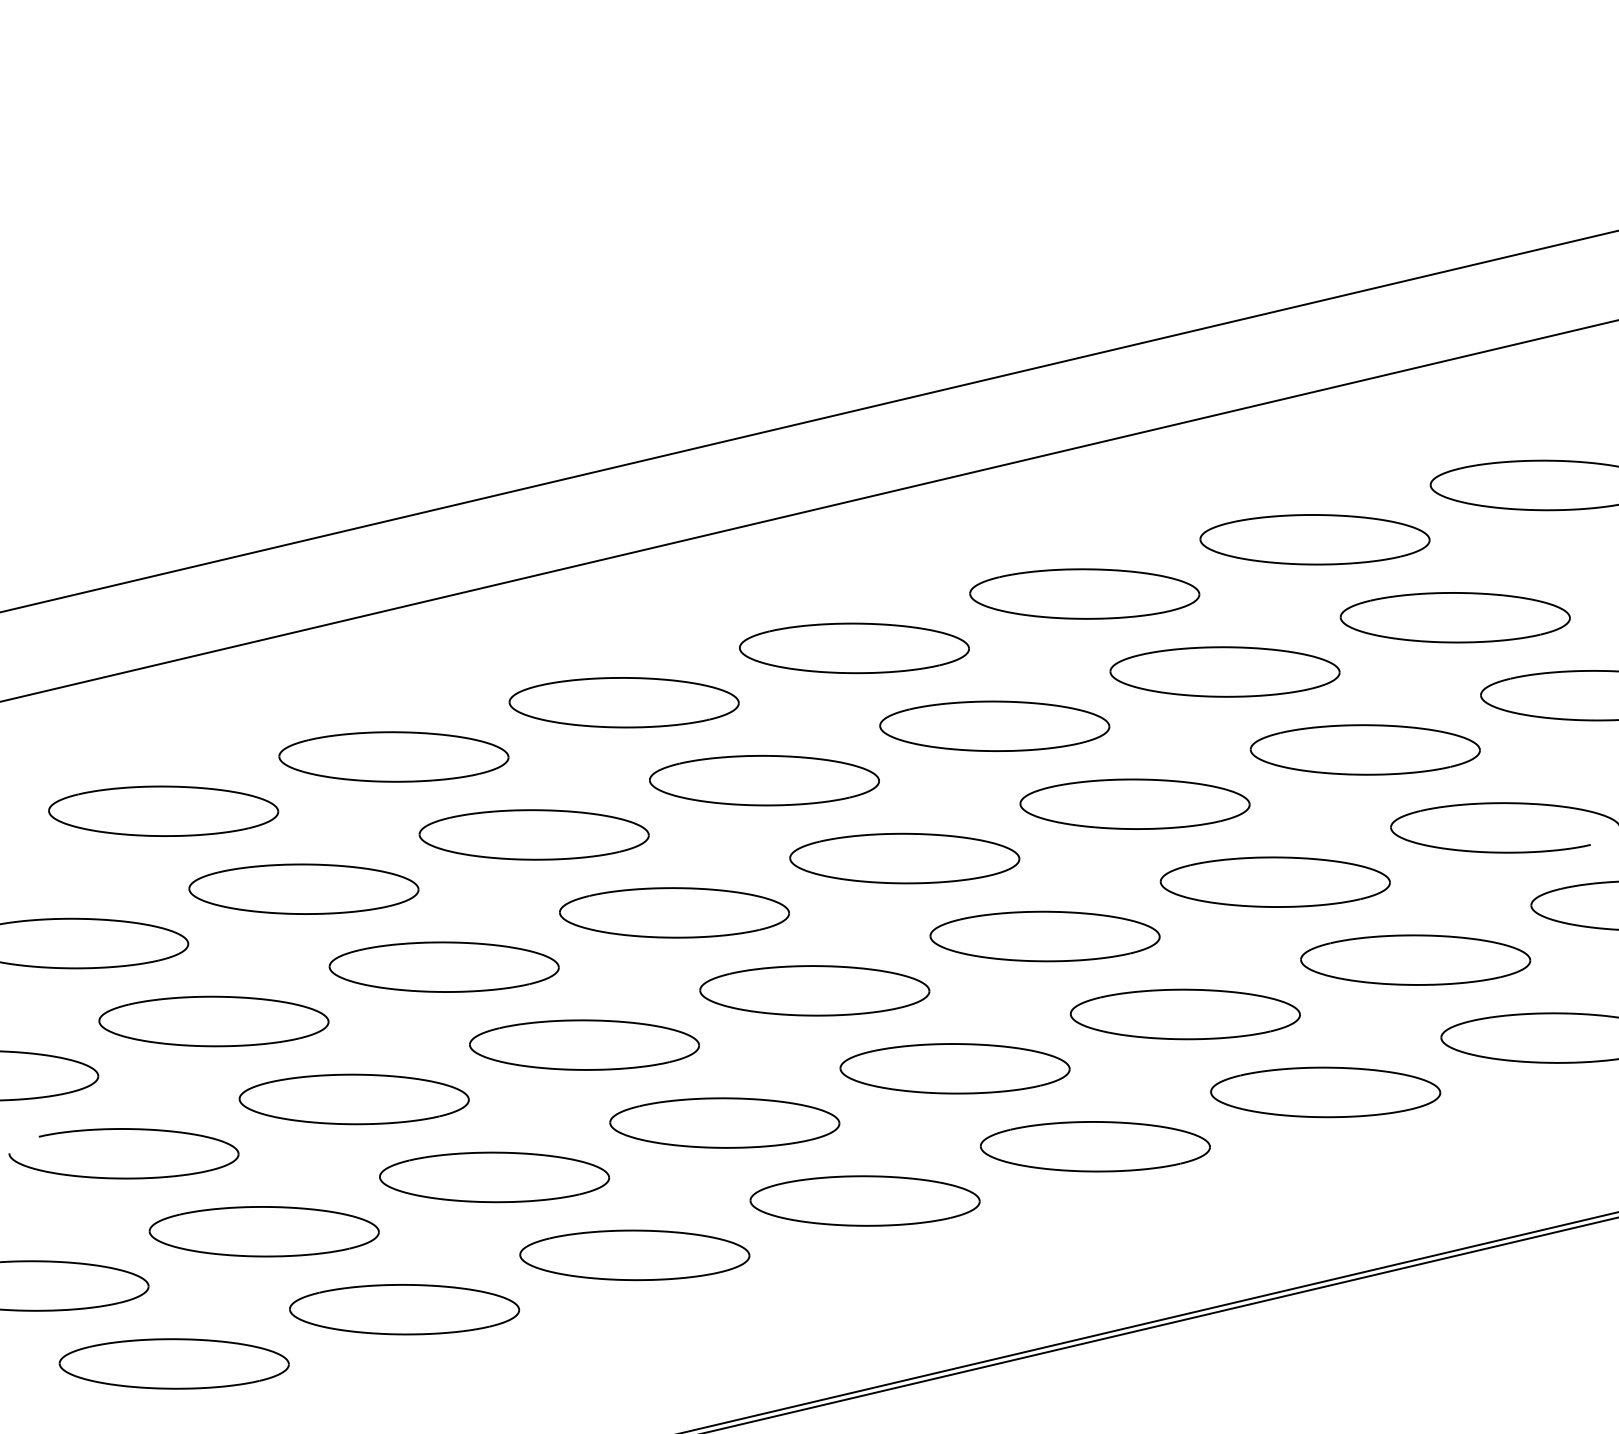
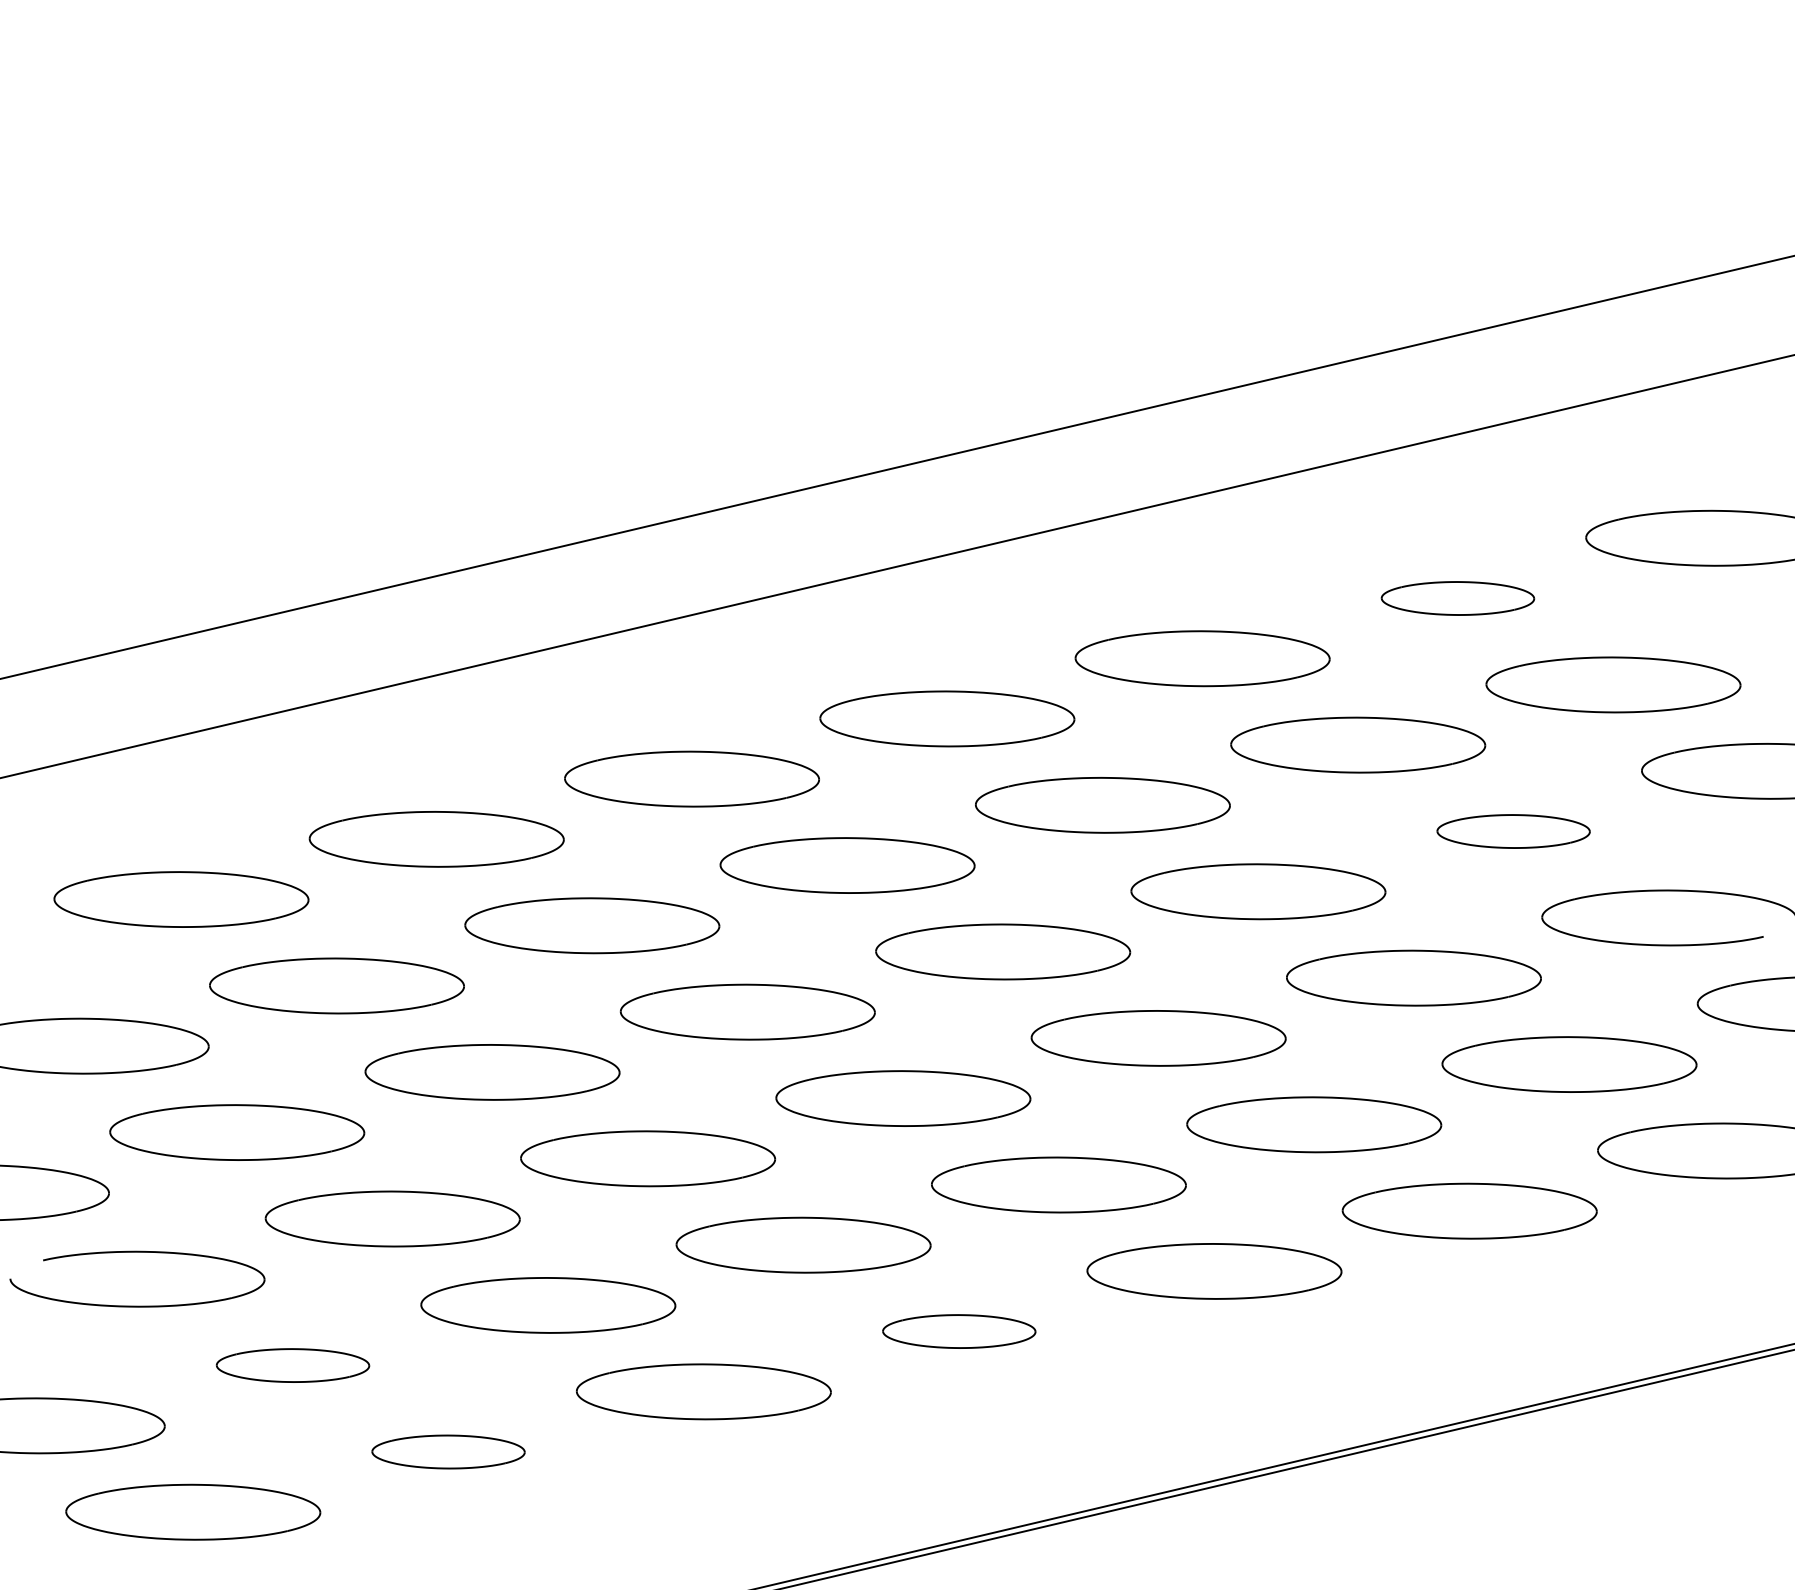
part: (1314, 539) -> (1457, 598), size x0.6
part: (1365, 749) -> (1513, 831), size x0.6
part: (865, 1200) -> (959, 1331), size x0.6
part: (263, 1231) -> (292, 1365), size x0.6
part: (404, 1309) -> (448, 1451), size x0.6

